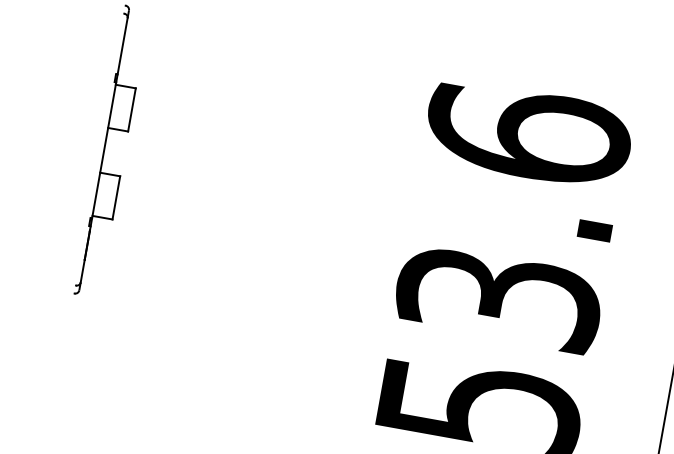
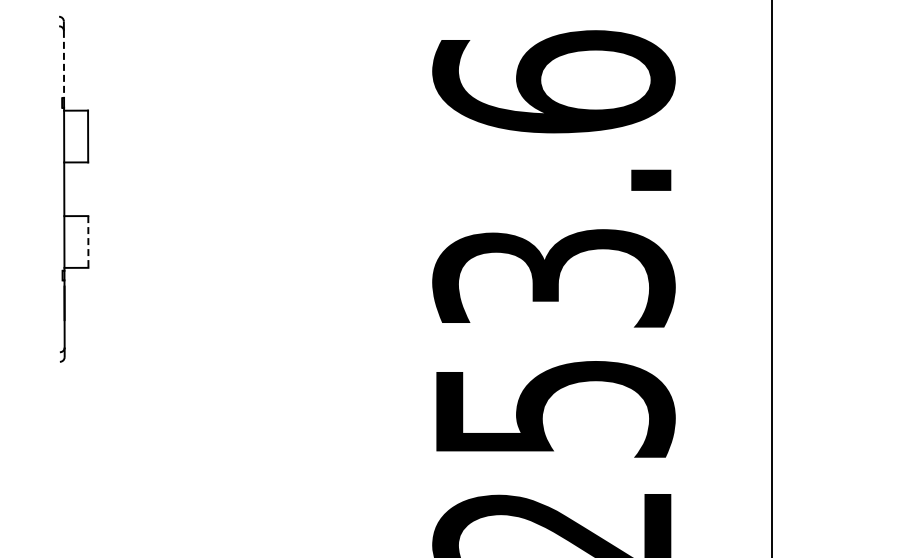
line: (122, 46) -> (63, 64), solid -> dashed
line: (116, 197) -> (88, 241), solid -> dashed

